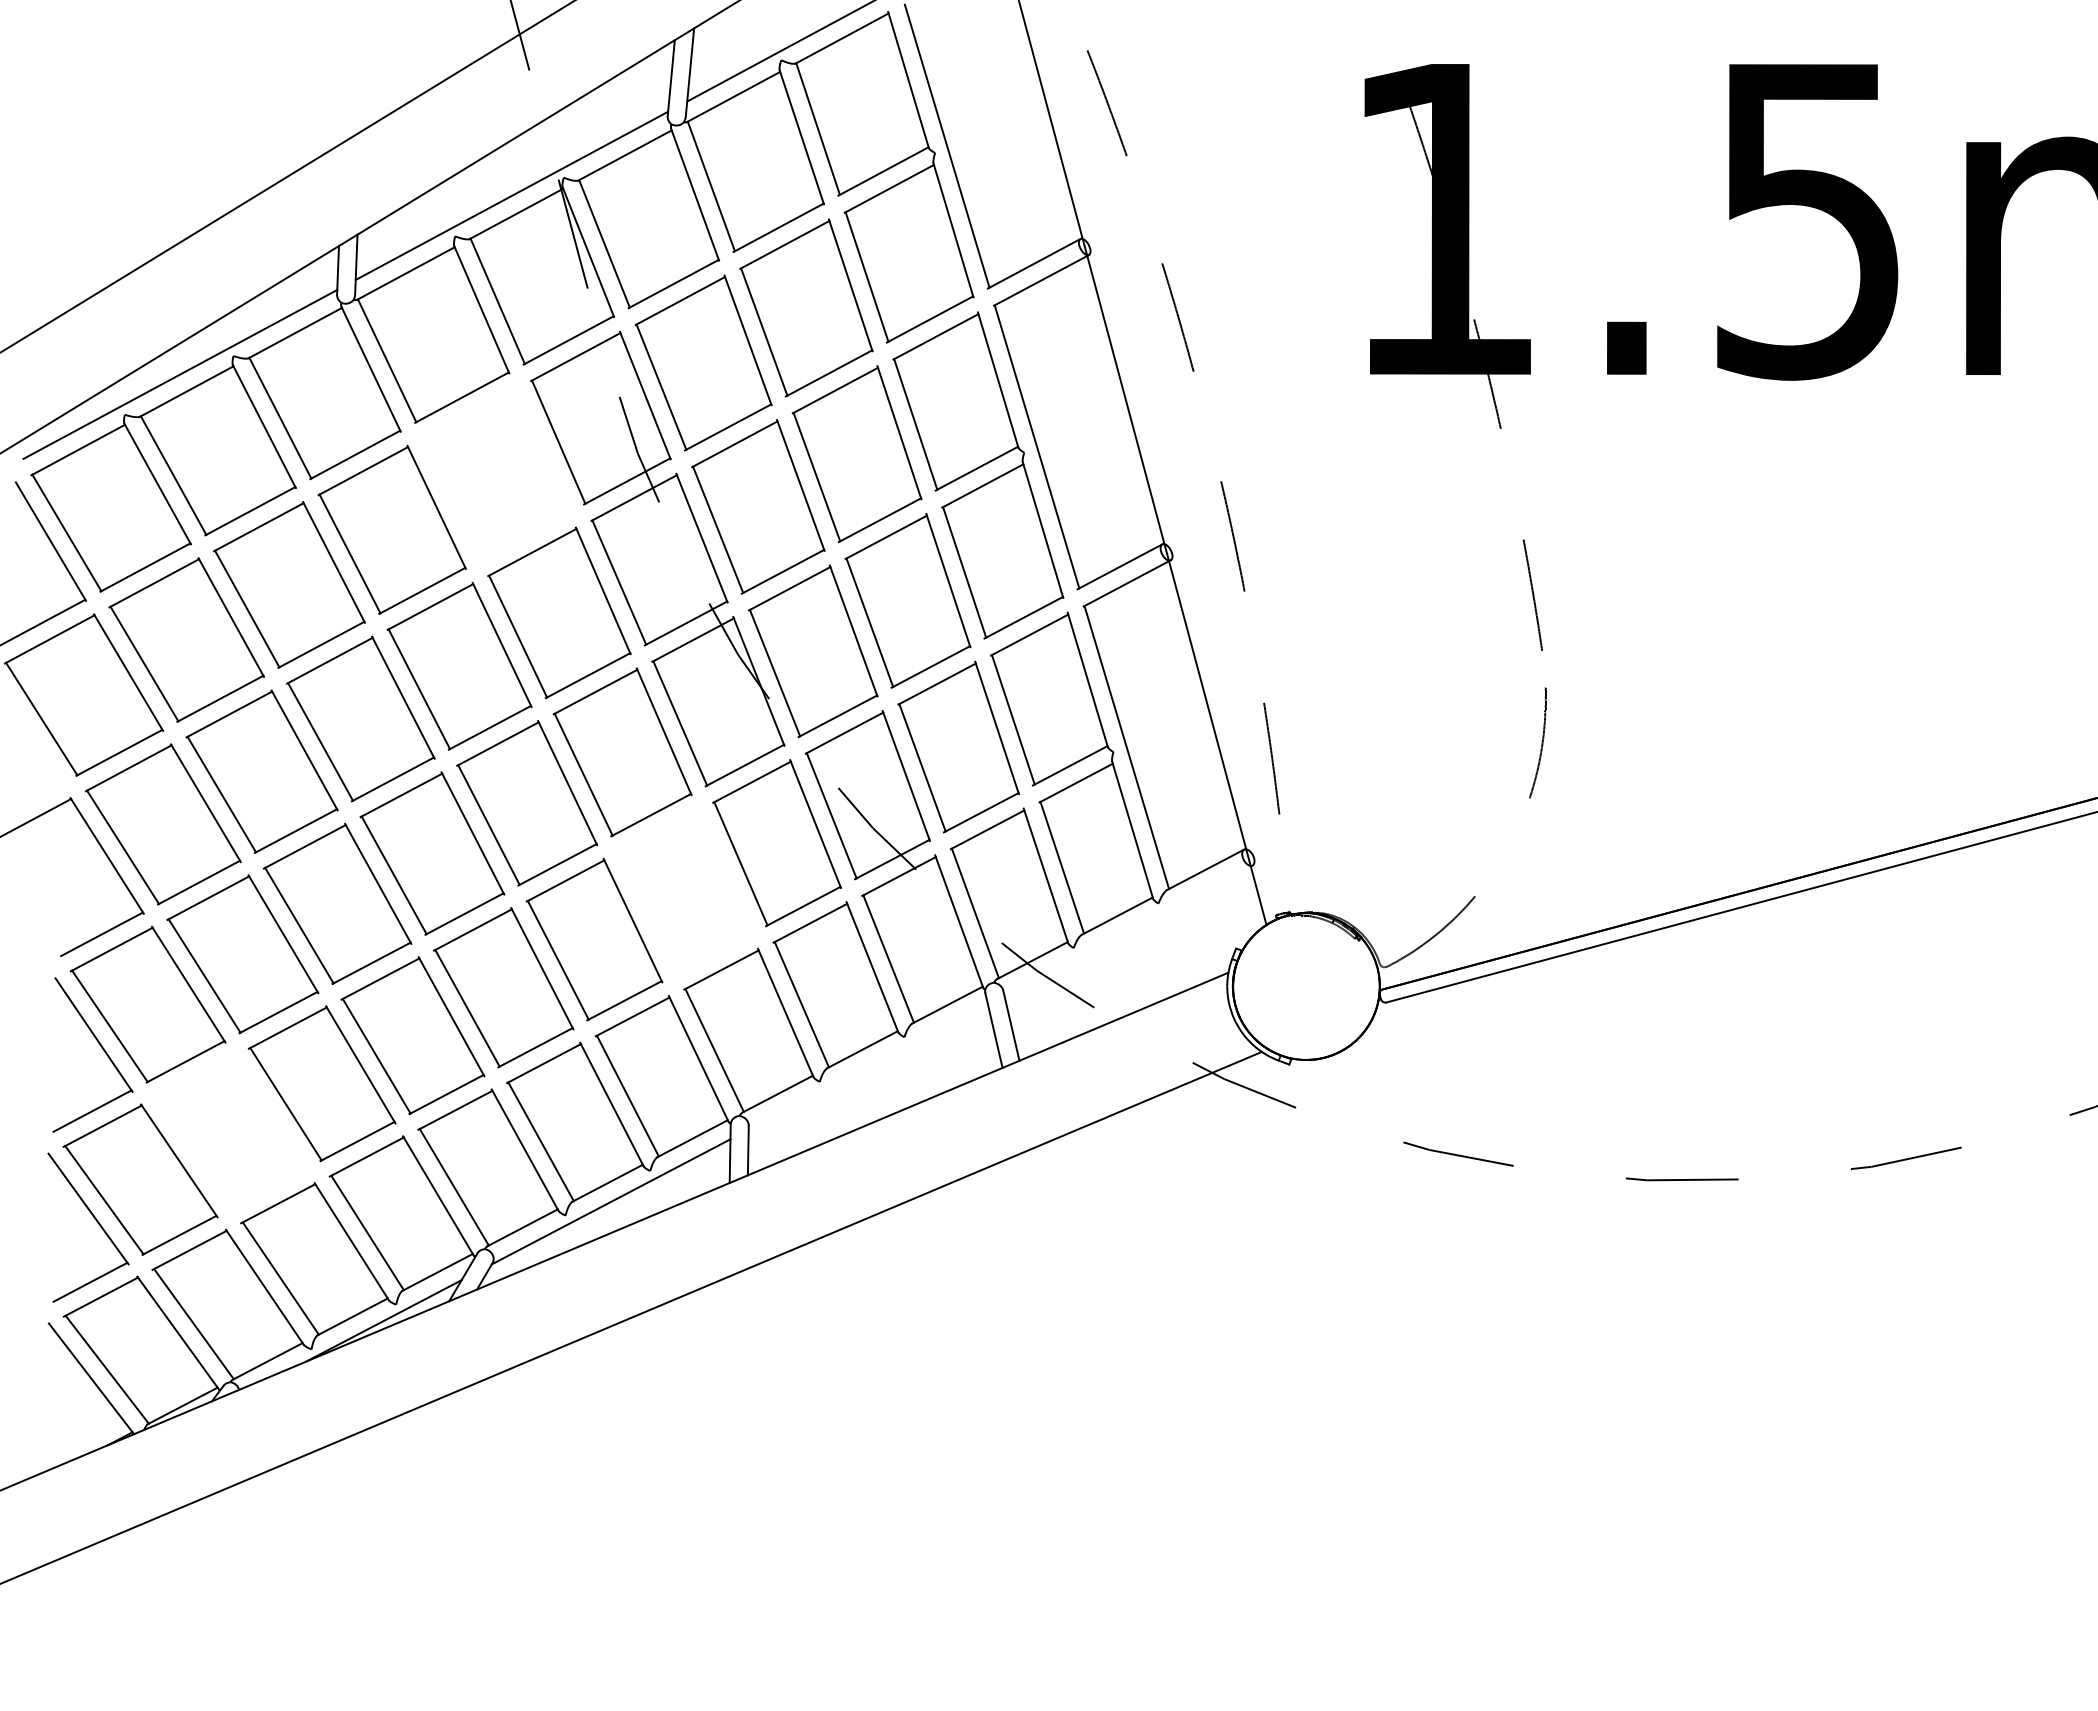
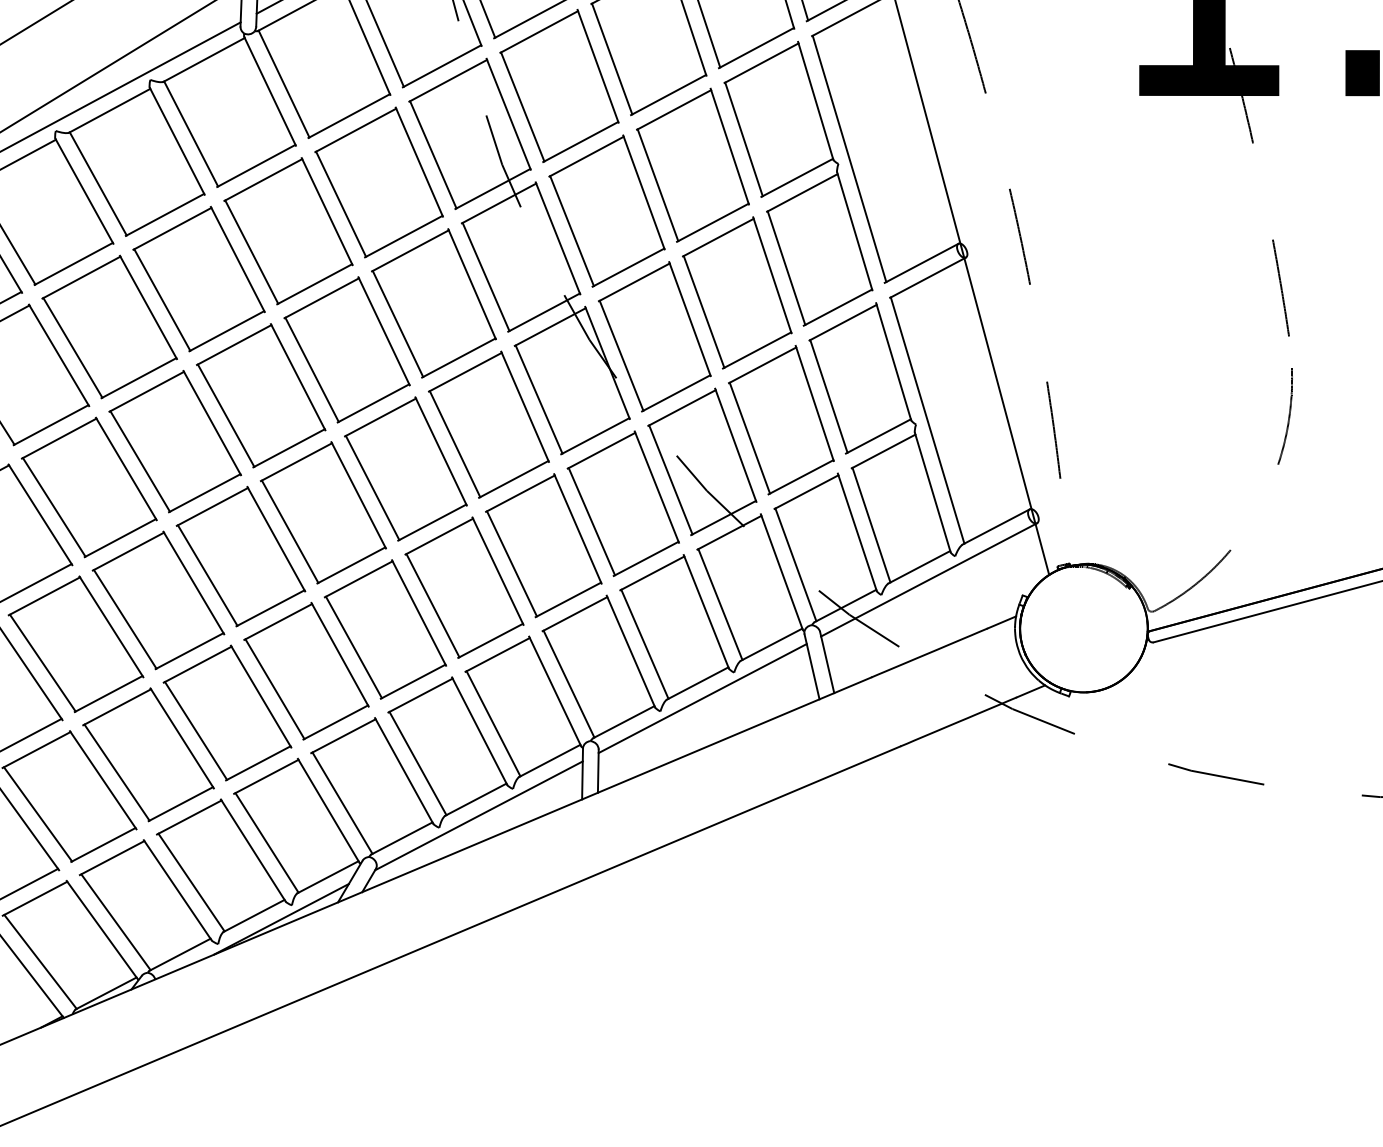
part: (496, 473) -> (379, 182), added
part: (685, 891) -> (543, 545), added
line: (1128, 930) -> (929, 579), added
line: (867, 1066) -> (702, 698), added
part: (231, 1131) -> (148, 754), added

